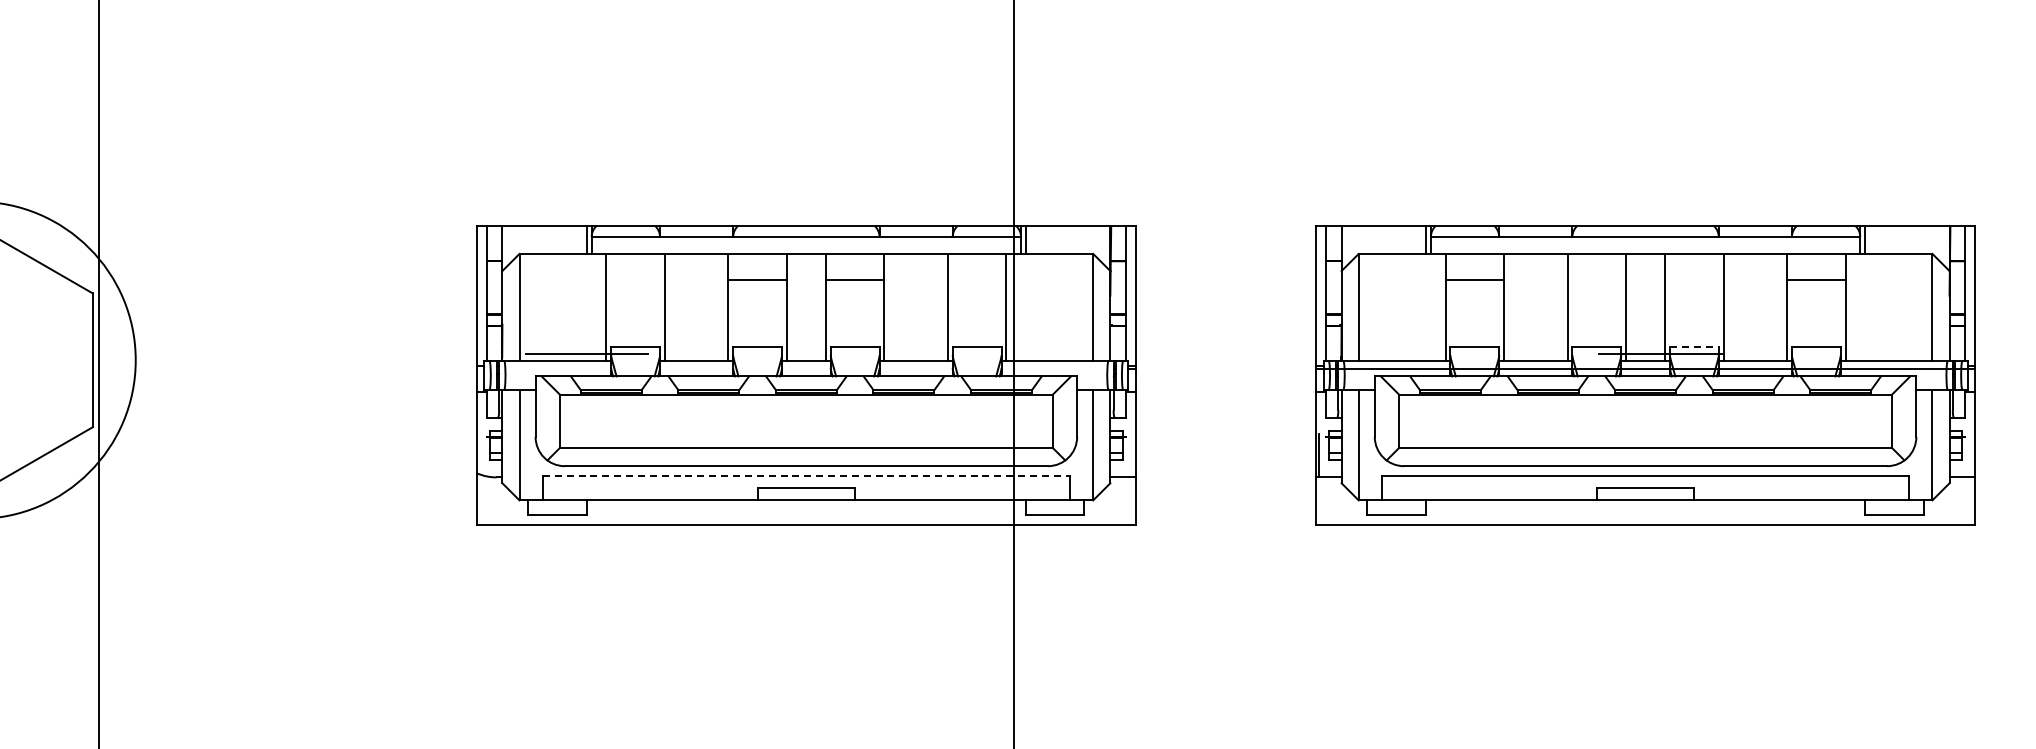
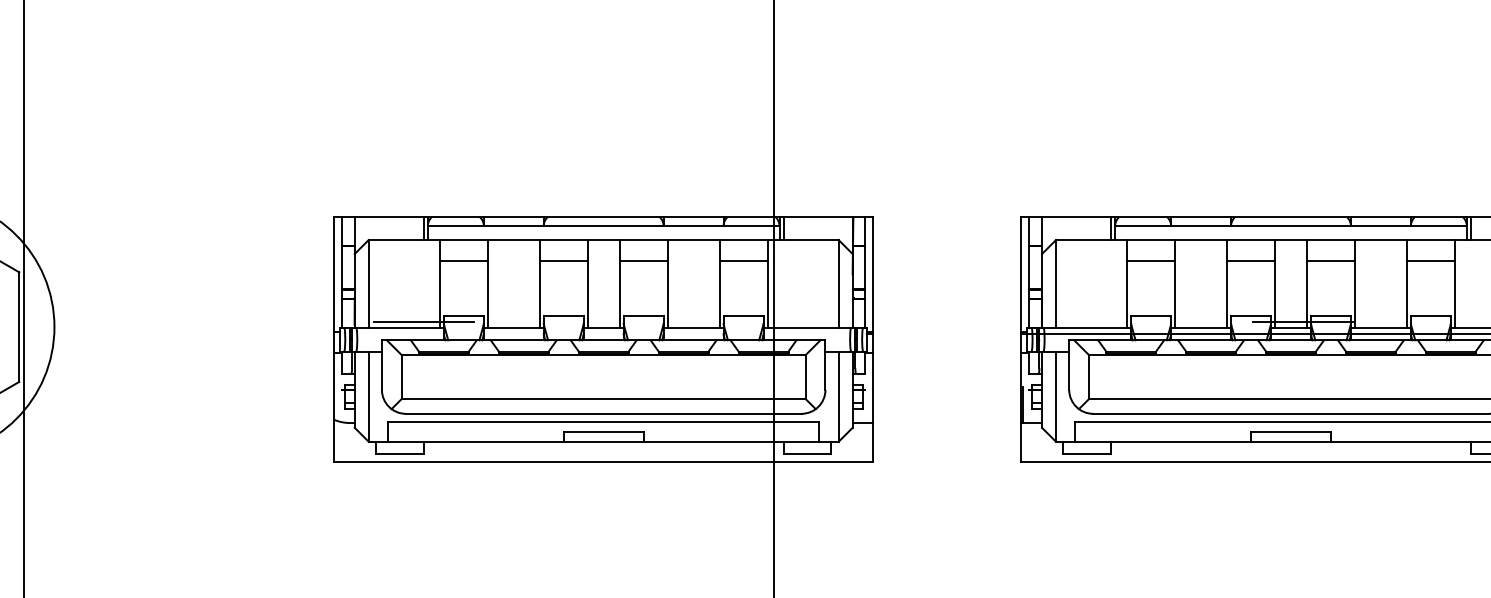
line: (635, 279) -> (463, 260), added
line: (976, 279) -> (743, 260), added
line: (1596, 279) -> (1250, 260), added
line: (1694, 279) -> (1331, 260), added
line: (1694, 347) -> (1331, 316), dashed -> solid
line: (806, 475) -> (603, 421), dashed -> solid

